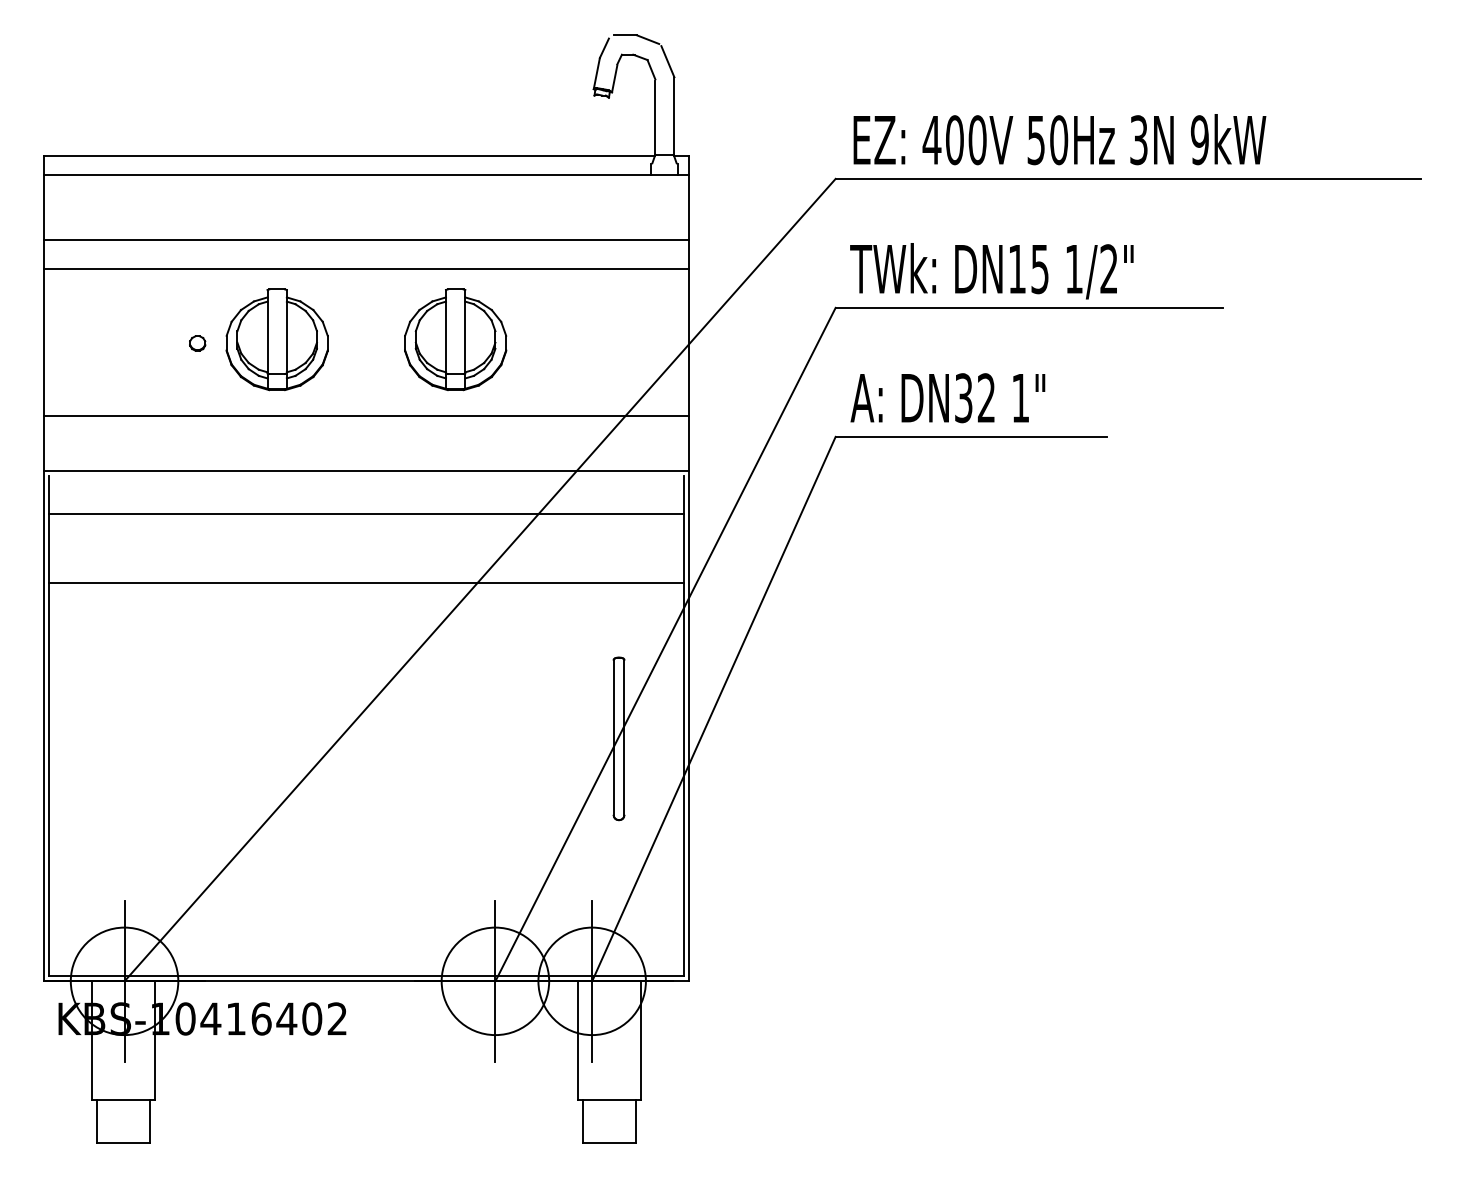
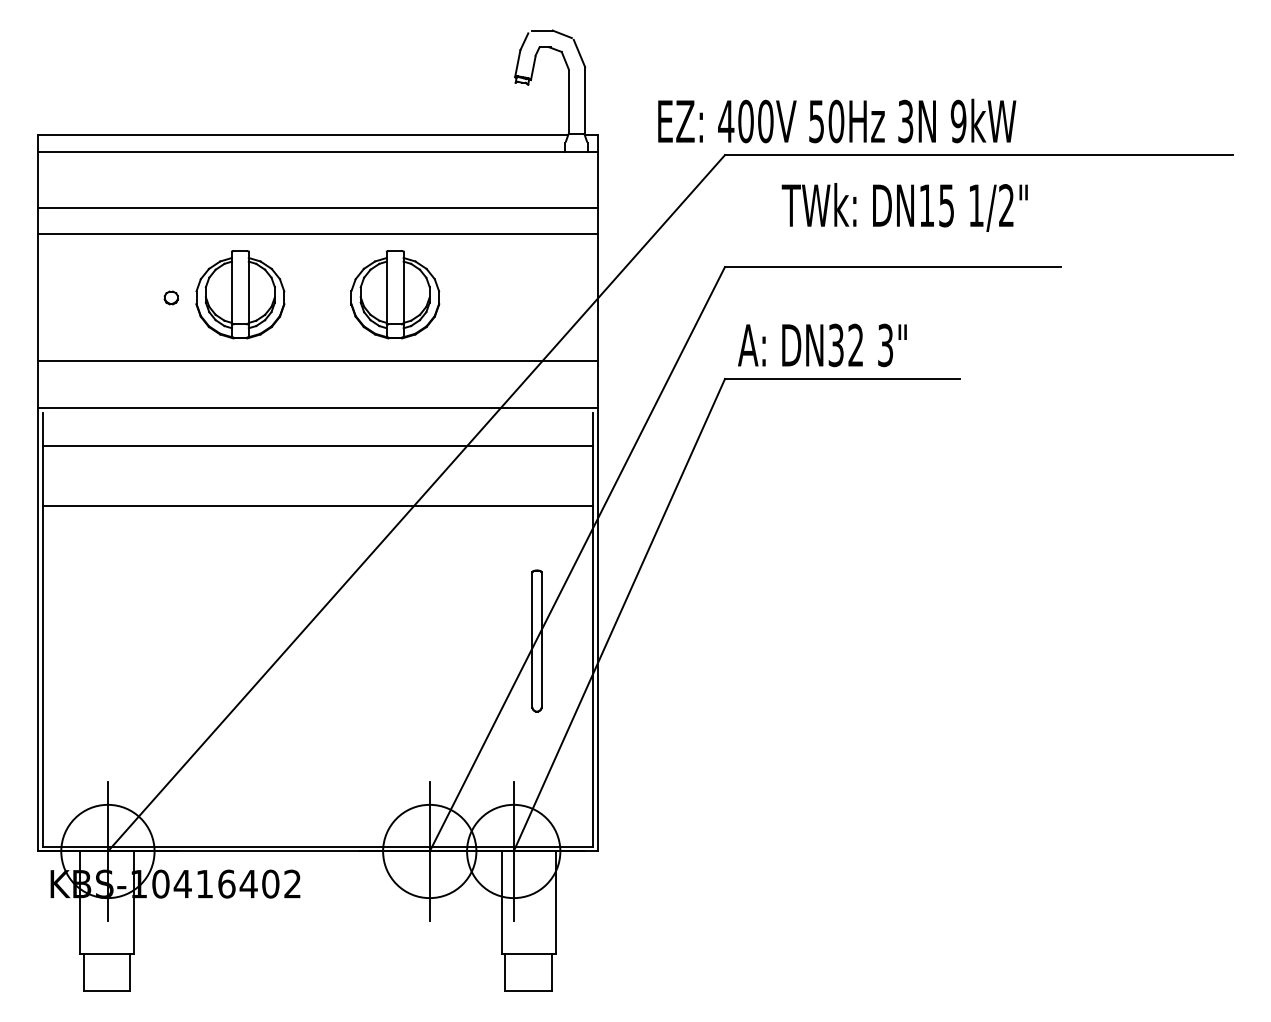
text: (1059, 139) -> (836, 120), moved
text: (991, 271) -> (904, 207), moved
text: (1020, 398) -> (885, 345), 1" -> 3"

